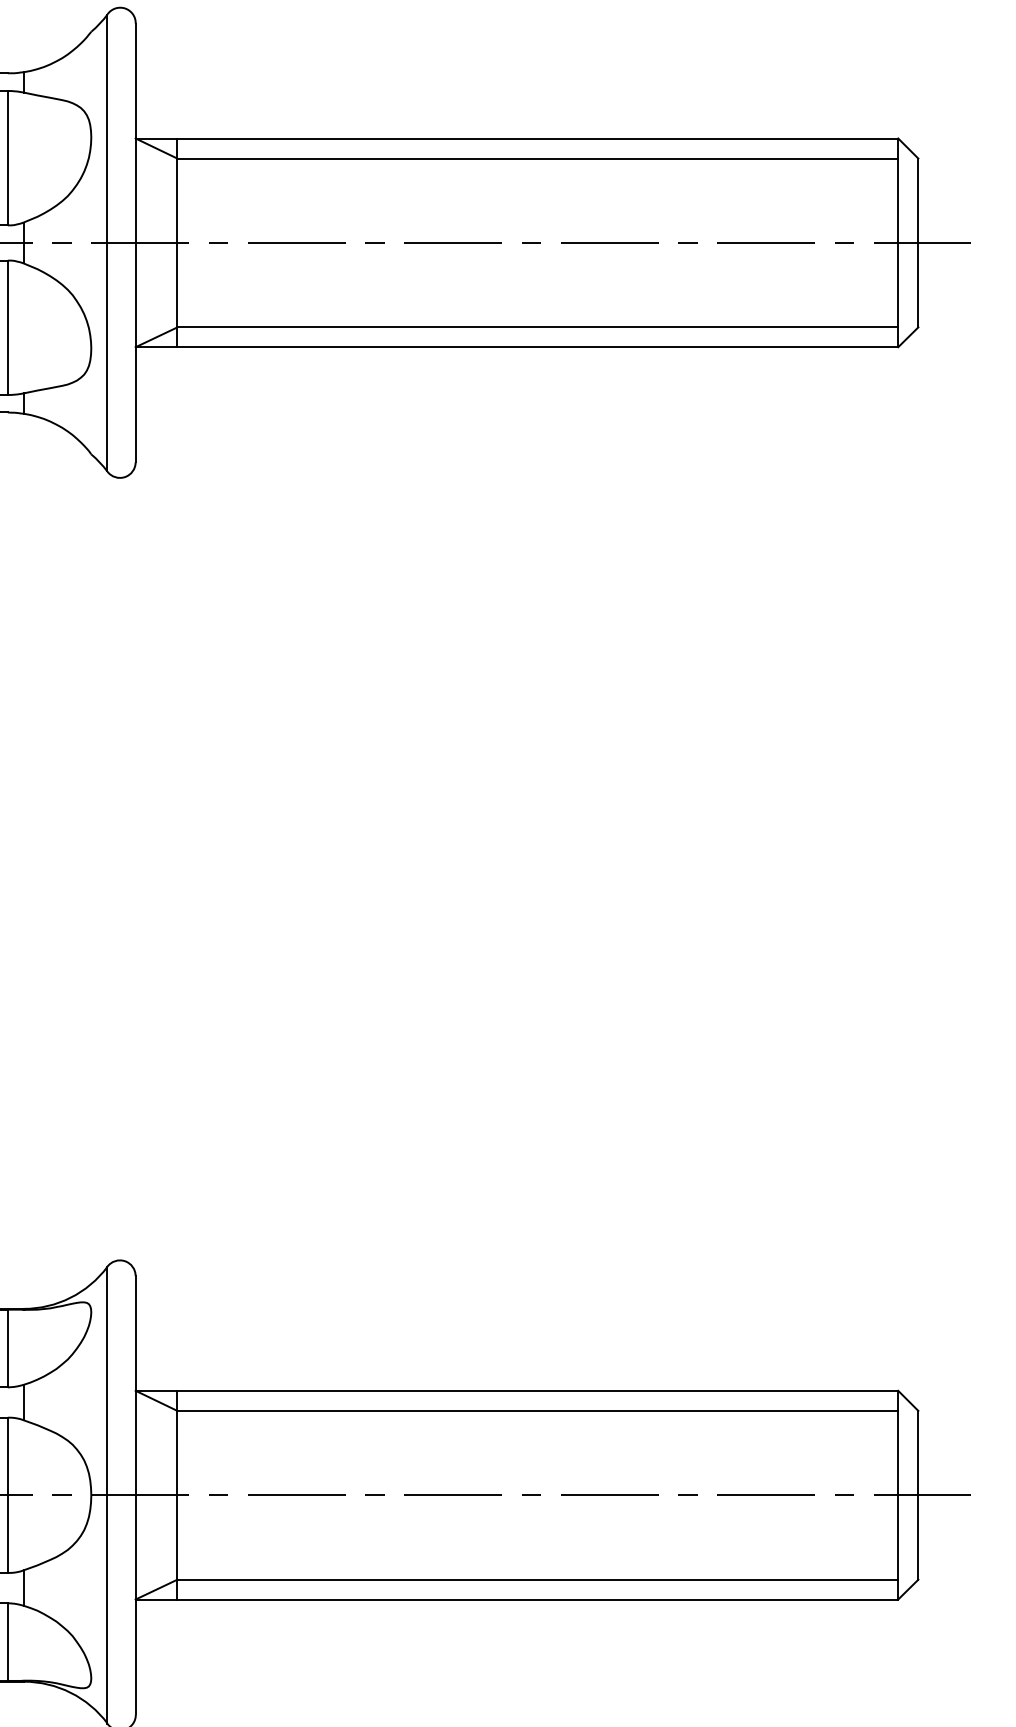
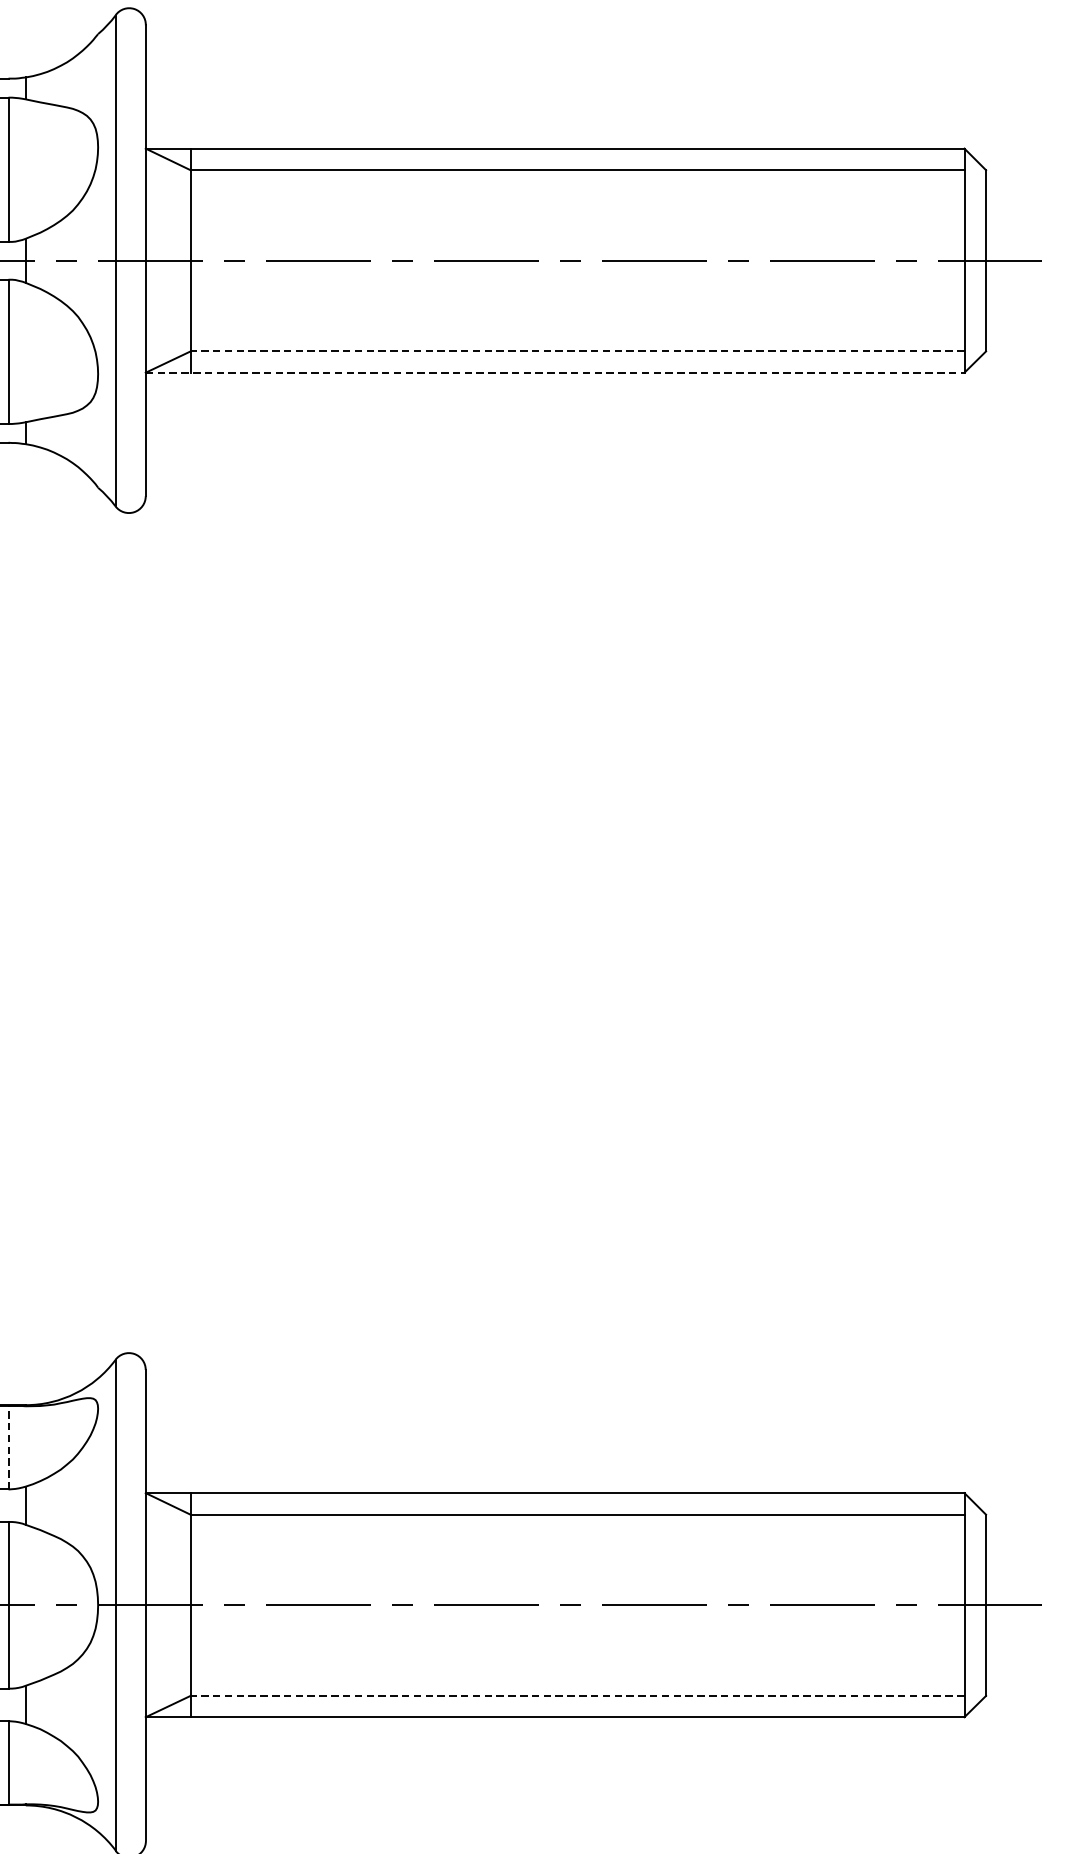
line: (537, 327) -> (577, 351), solid -> dashed
line: (517, 347) -> (555, 373), solid -> dashed
line: (7, 1348) -> (8, 1447), solid -> dashed
line: (537, 1579) -> (577, 1695), solid -> dashed

